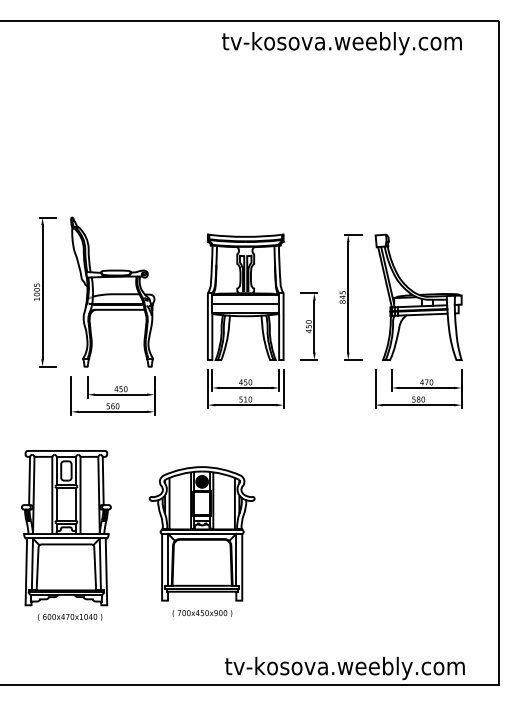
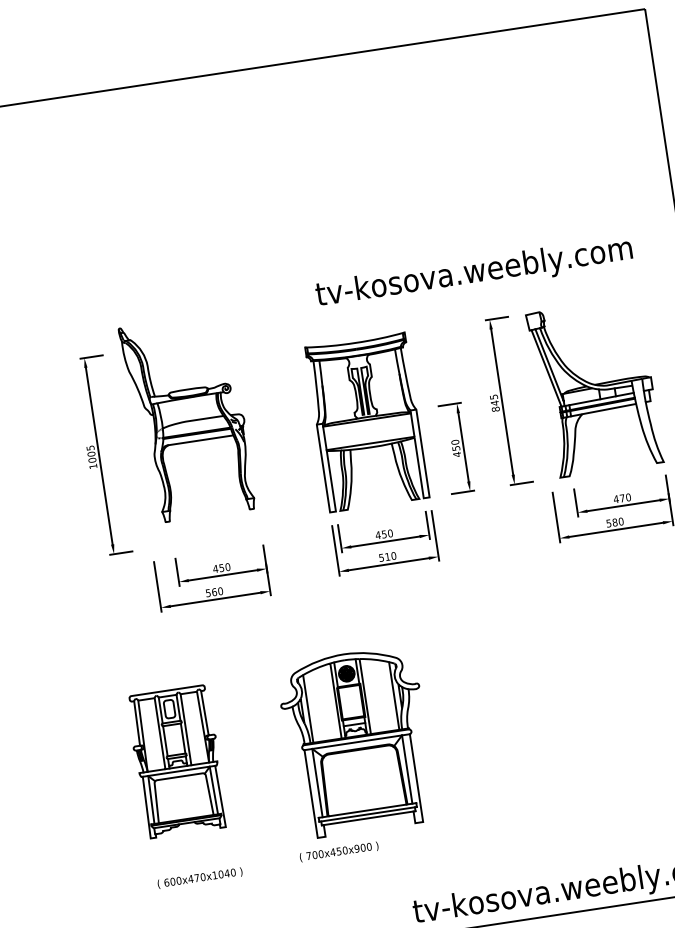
text: (341, 43) -> (473, 273), moved
part: (112, 291) -> (187, 417), moved
line: (245, 304) -> (368, 431), removed
part: (66, 528) -> (177, 762), size x0.7
text: (202, 613) -> (339, 852), moved

